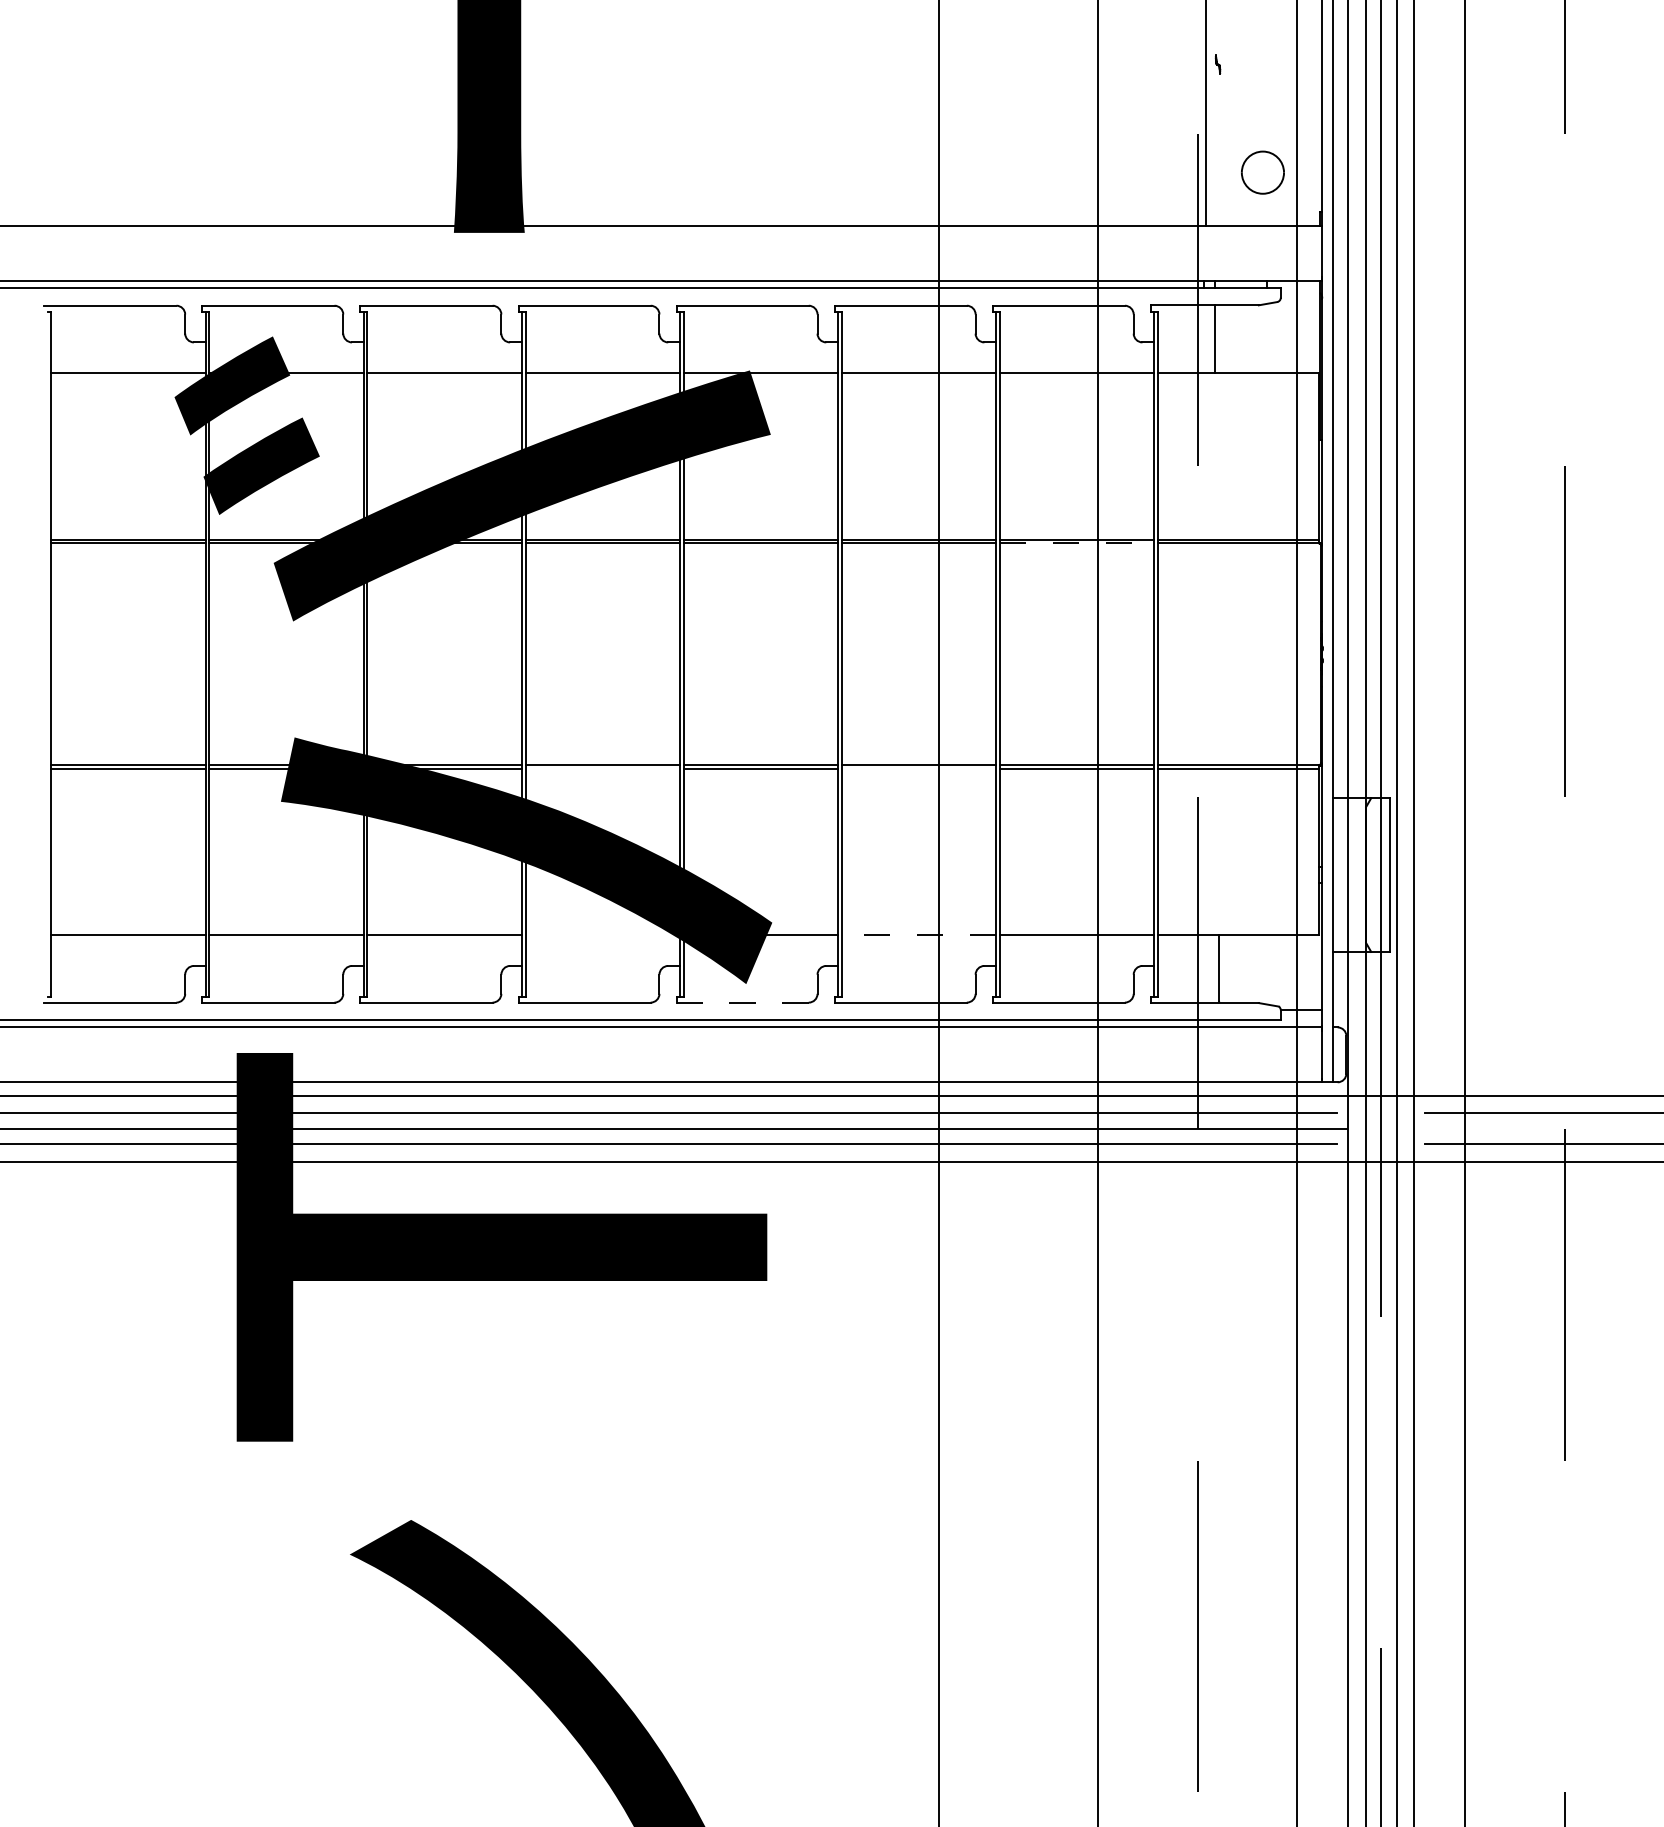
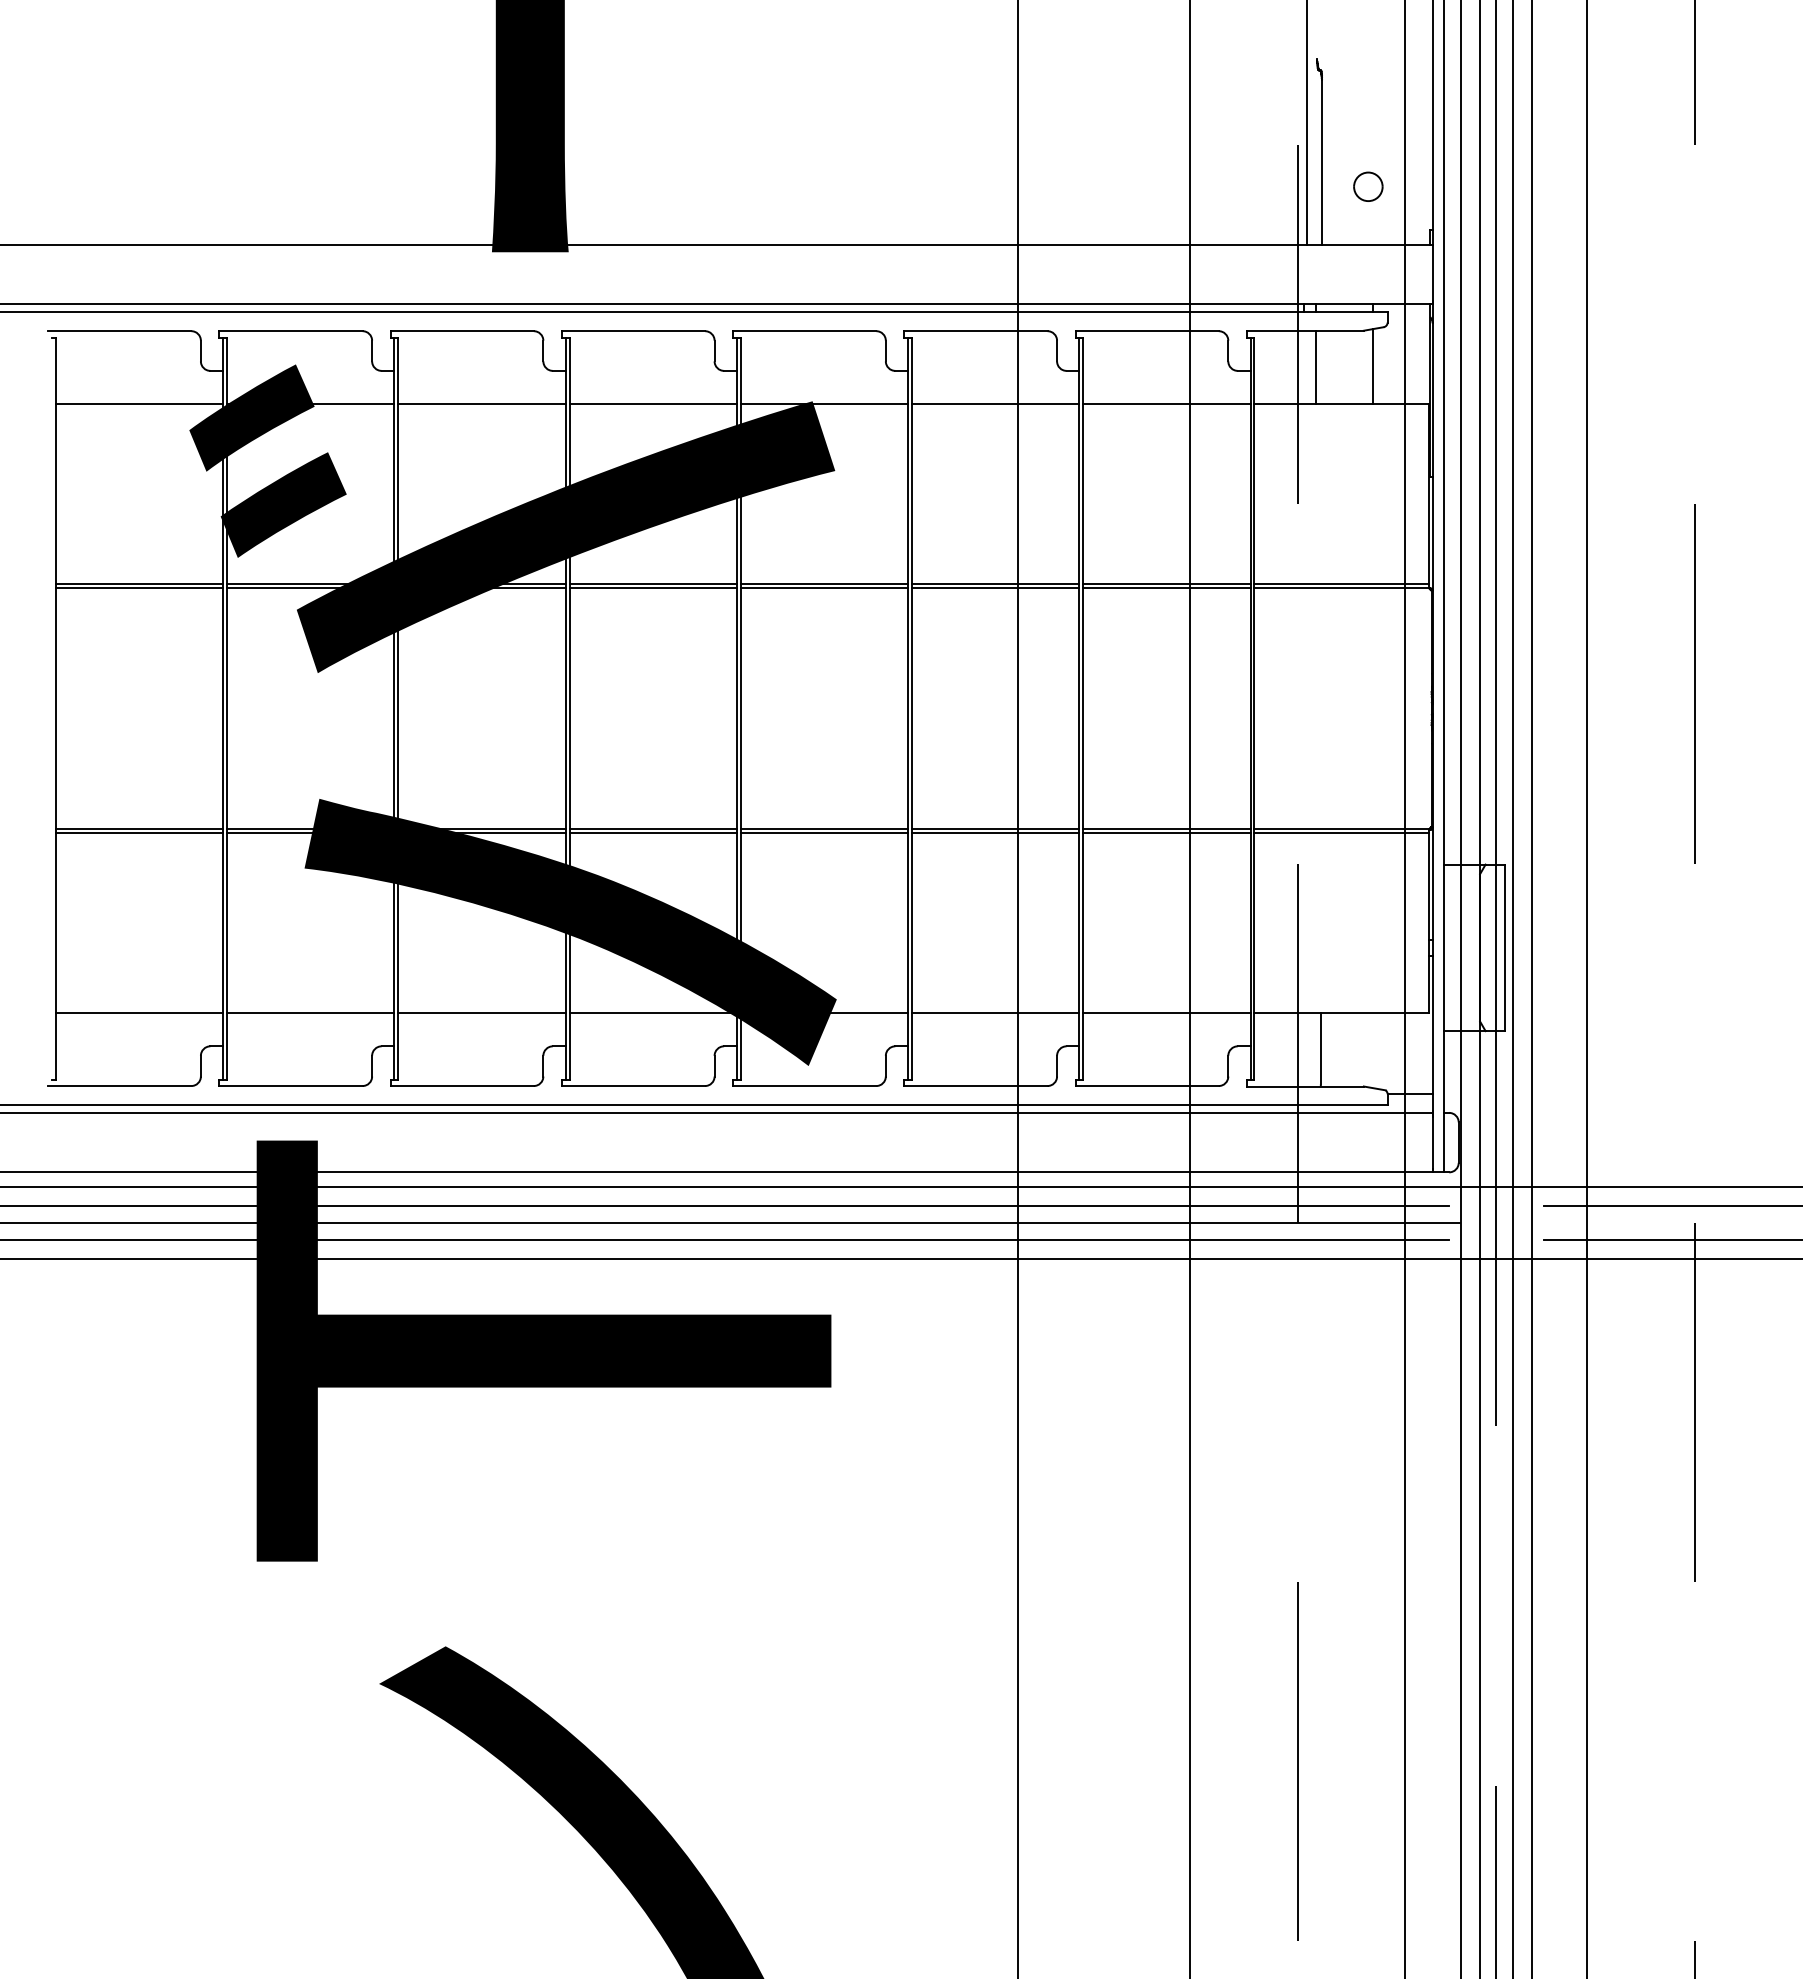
line: (1219, 149) -> (1321, 161), added
part: (1263, 172) -> (1368, 186), size x0.62
line: (1267, 338) -> (1373, 366), added
line: (1076, 543) -> (1166, 588), dashed -> solid
line: (602, 768) -> (652, 832), added
line: (918, 768) -> (995, 832), added
line: (602, 935) -> (652, 1013), added
line: (918, 935) -> (995, 1013), dashed -> solid
line: (742, 1003) -> (804, 1086), dashed -> solid

